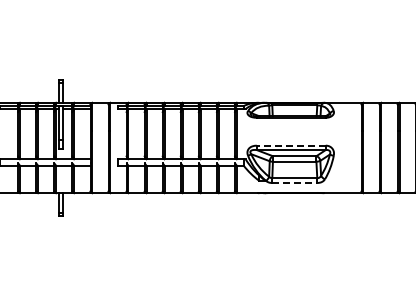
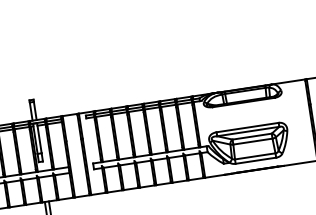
line: (290, 145) -> (246, 127), dashed -> solid
line: (295, 183) -> (256, 161), dashed -> solid

